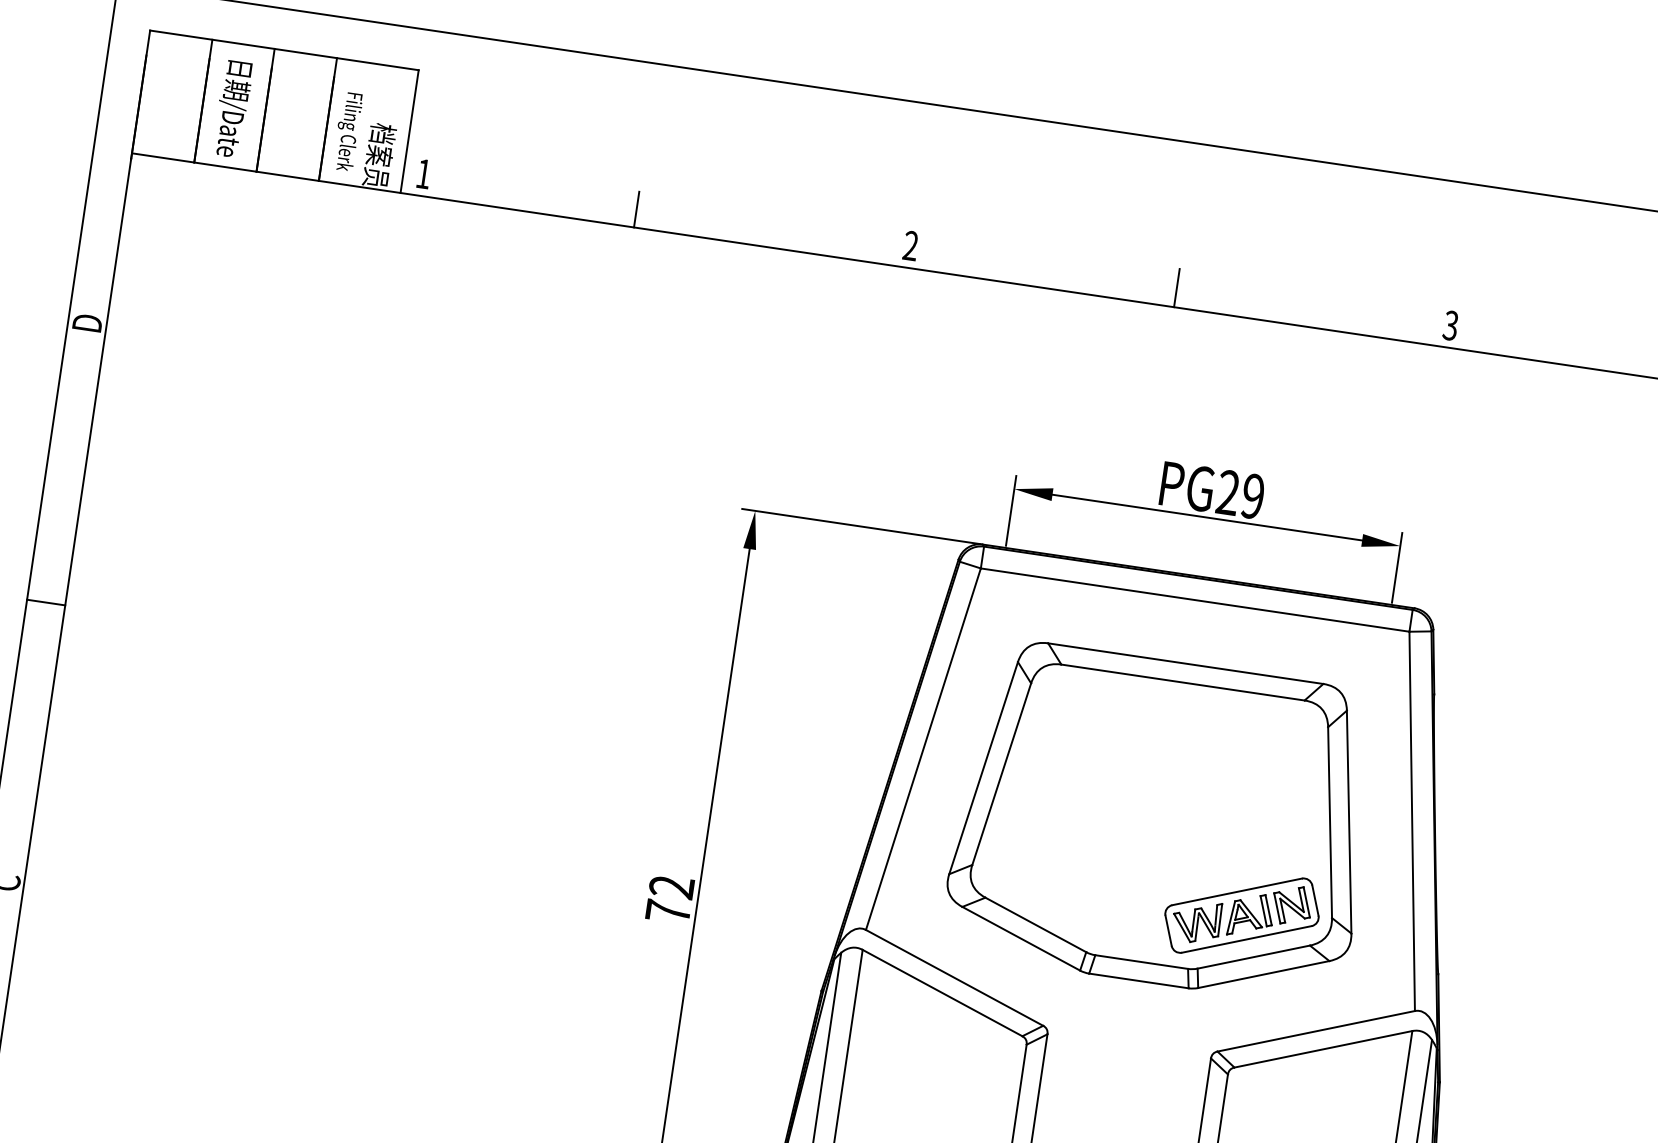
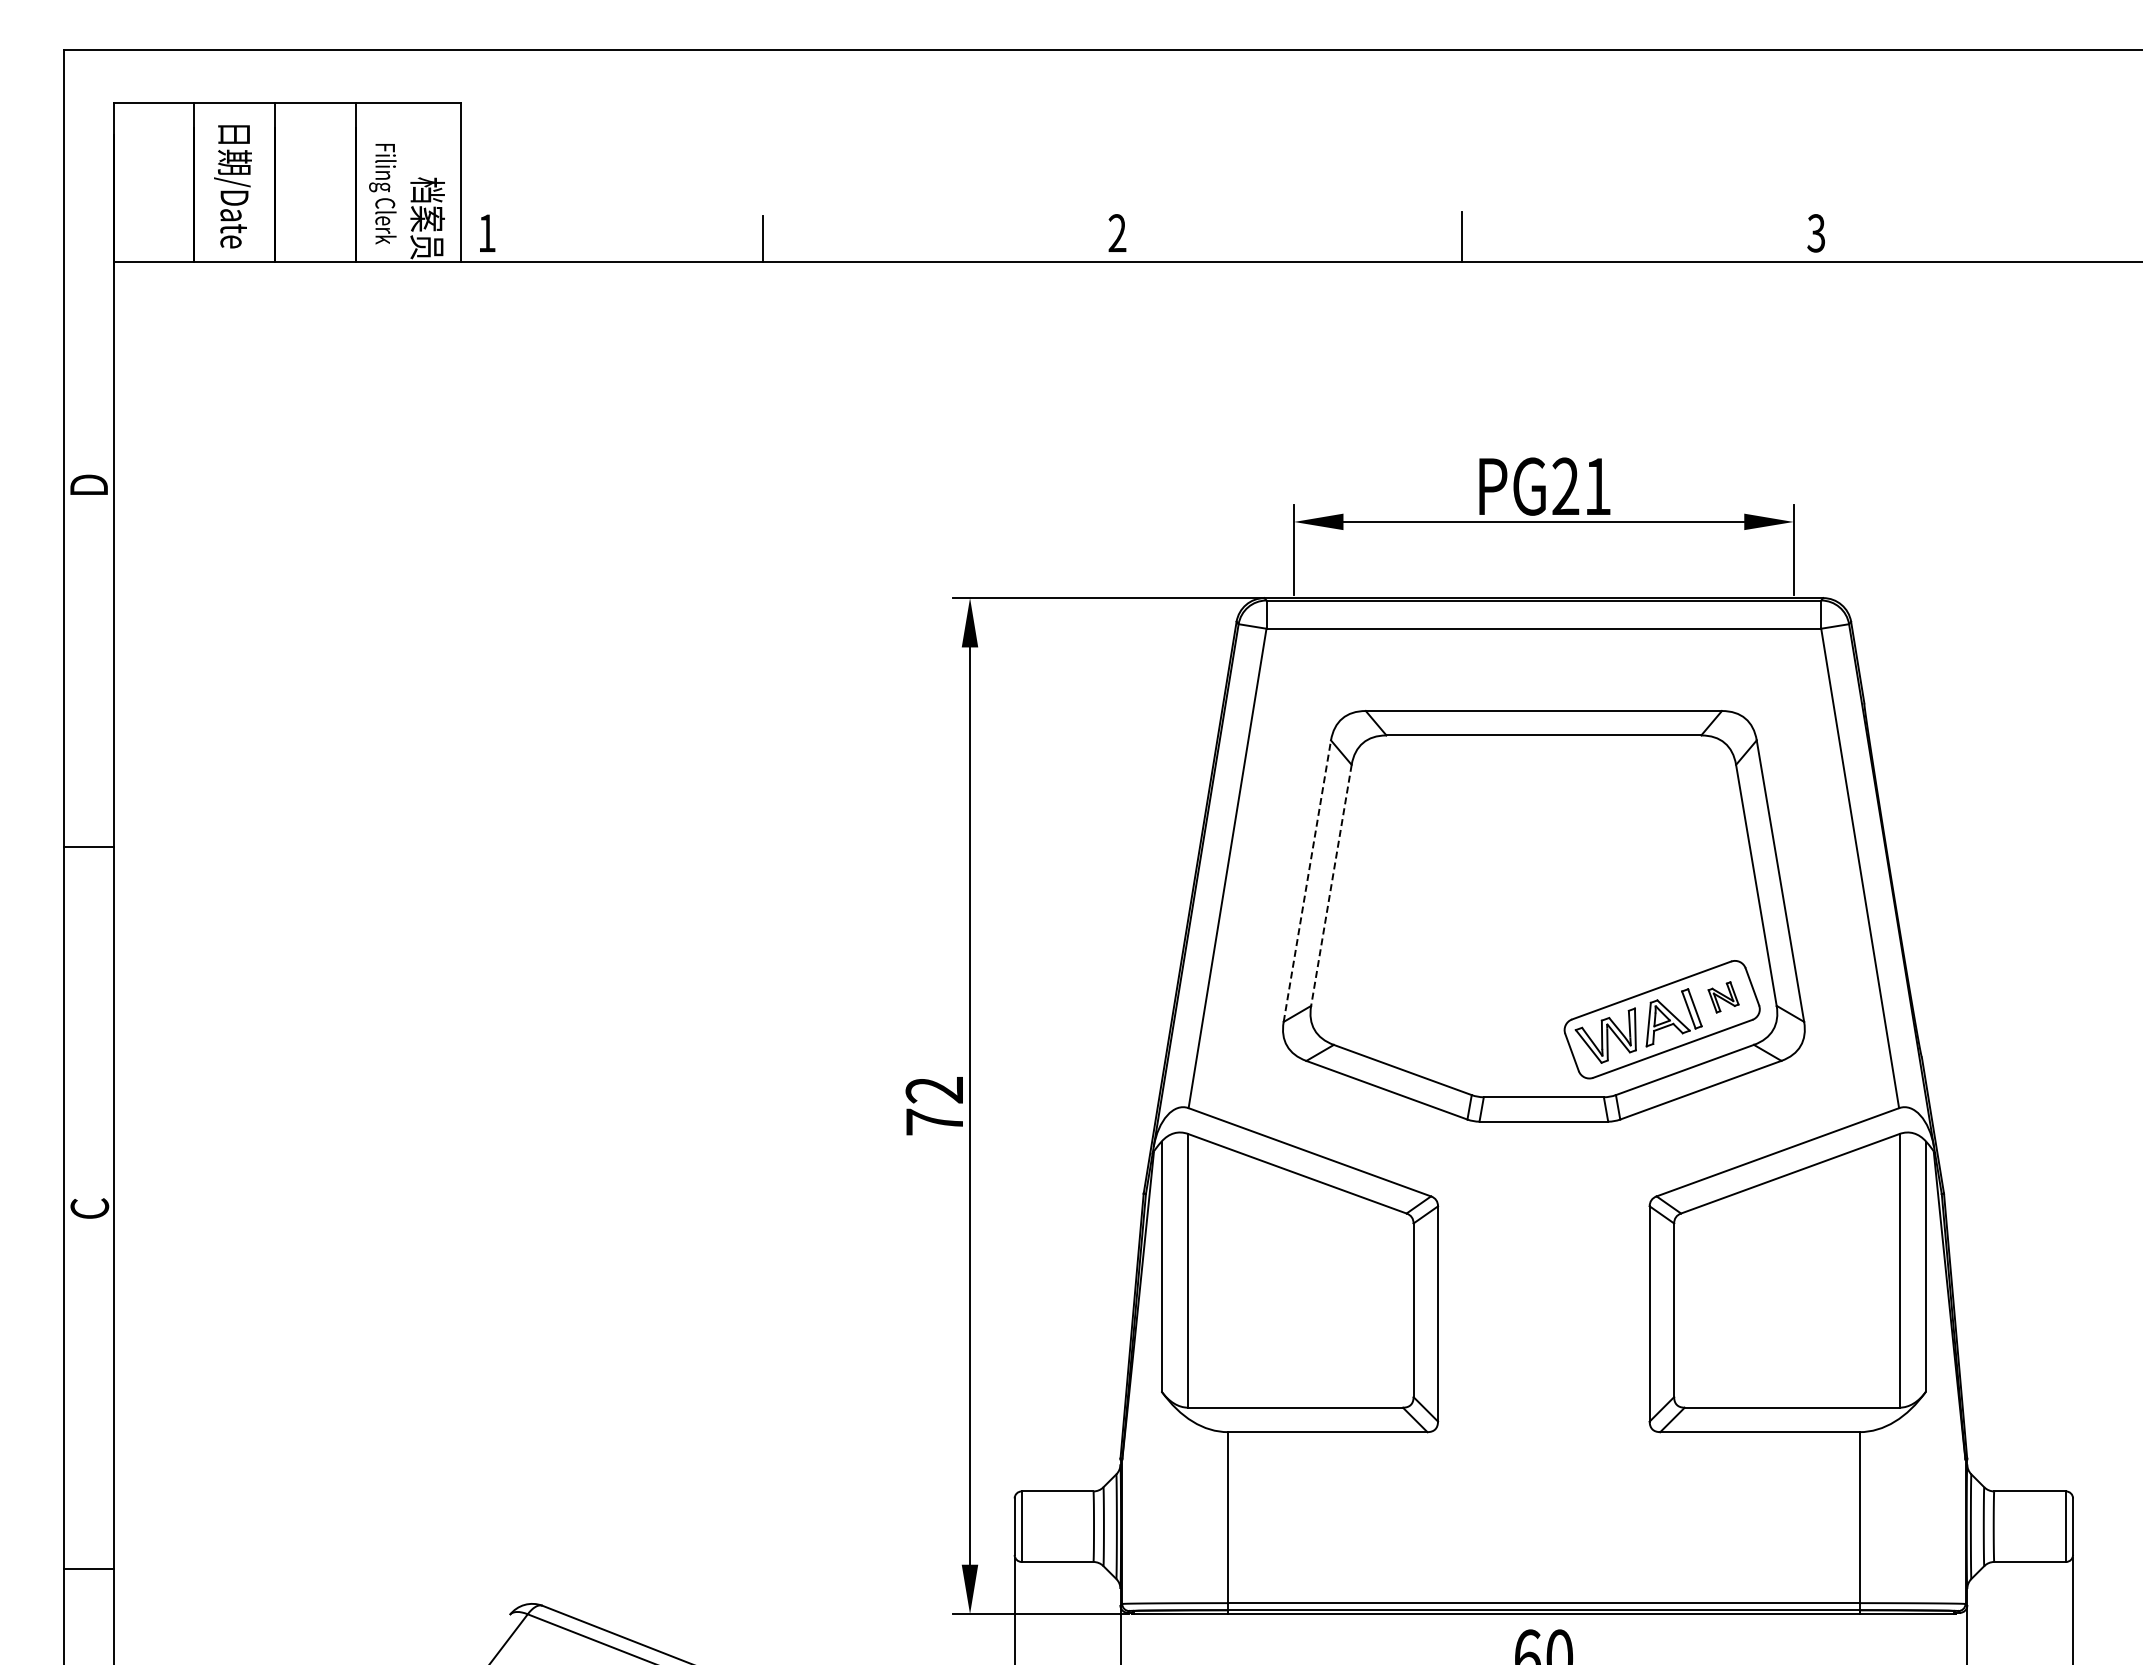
text: (1252, 496) -> (1597, 486), PG29 -> PG21
line: (983, 768) -> (1307, 881), solid -> dashed
line: (1001, 774) -> (1331, 885), solid -> dashed
part: (1291, 905) -> (1723, 997), size x0.6

